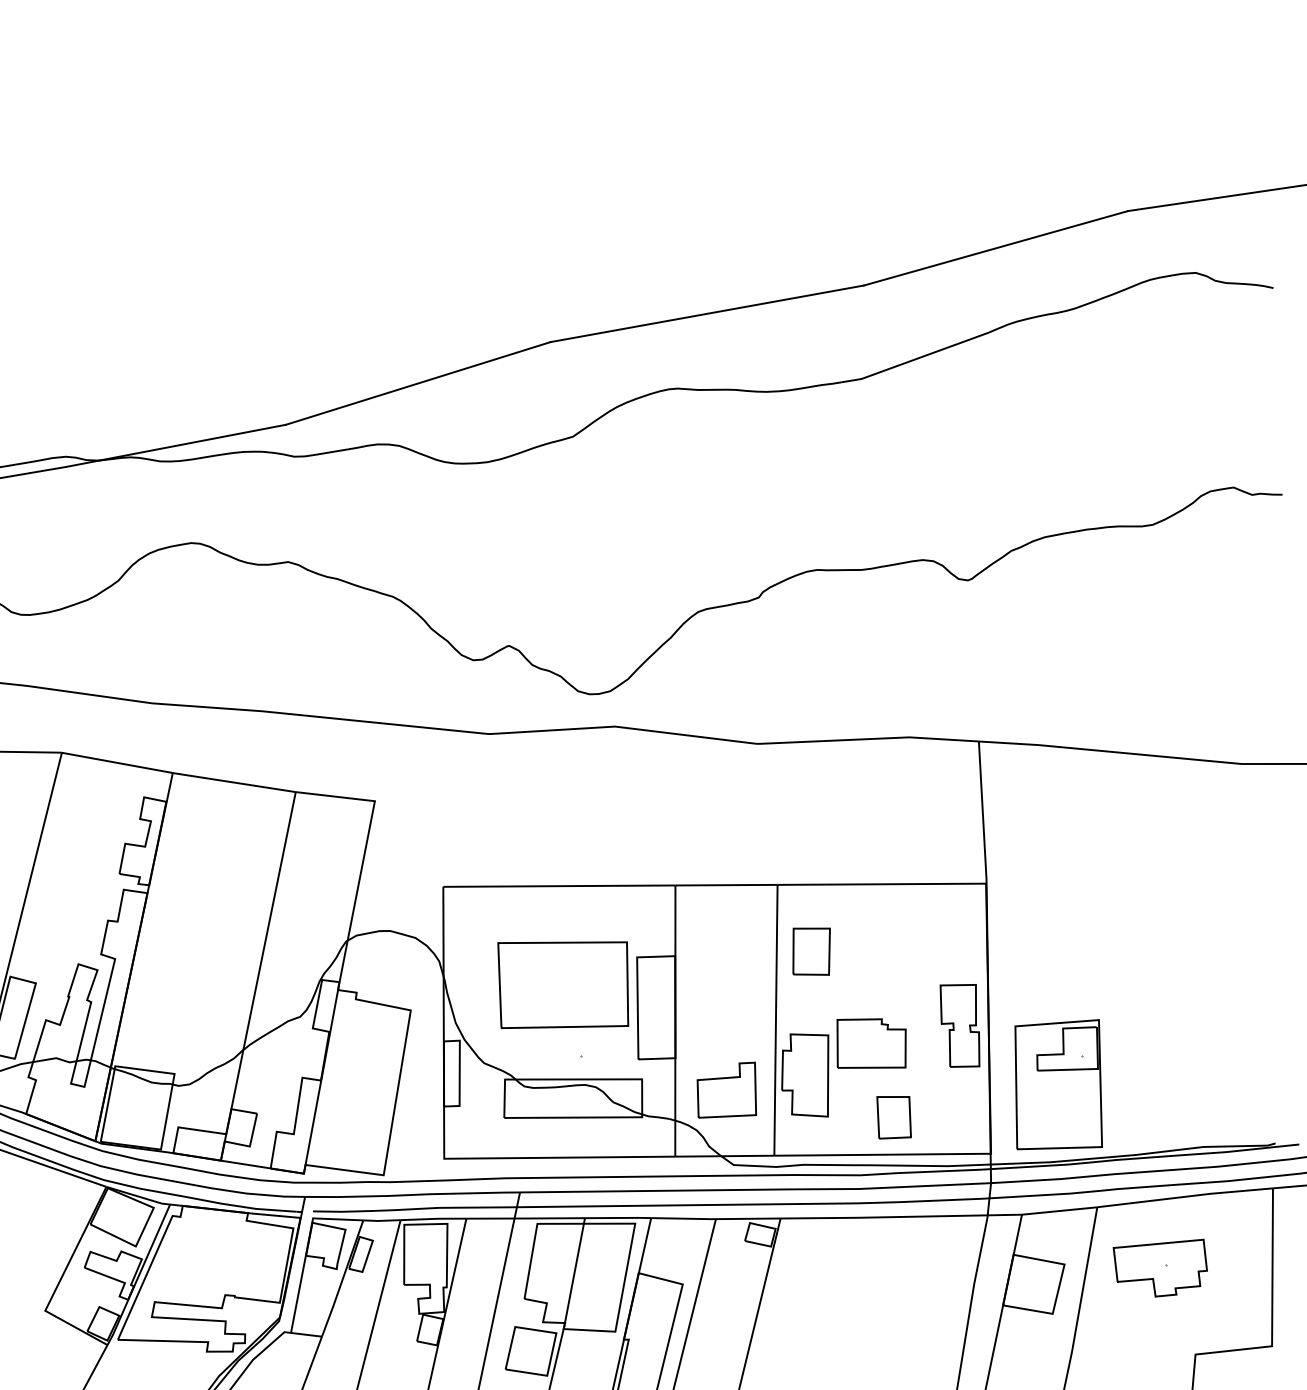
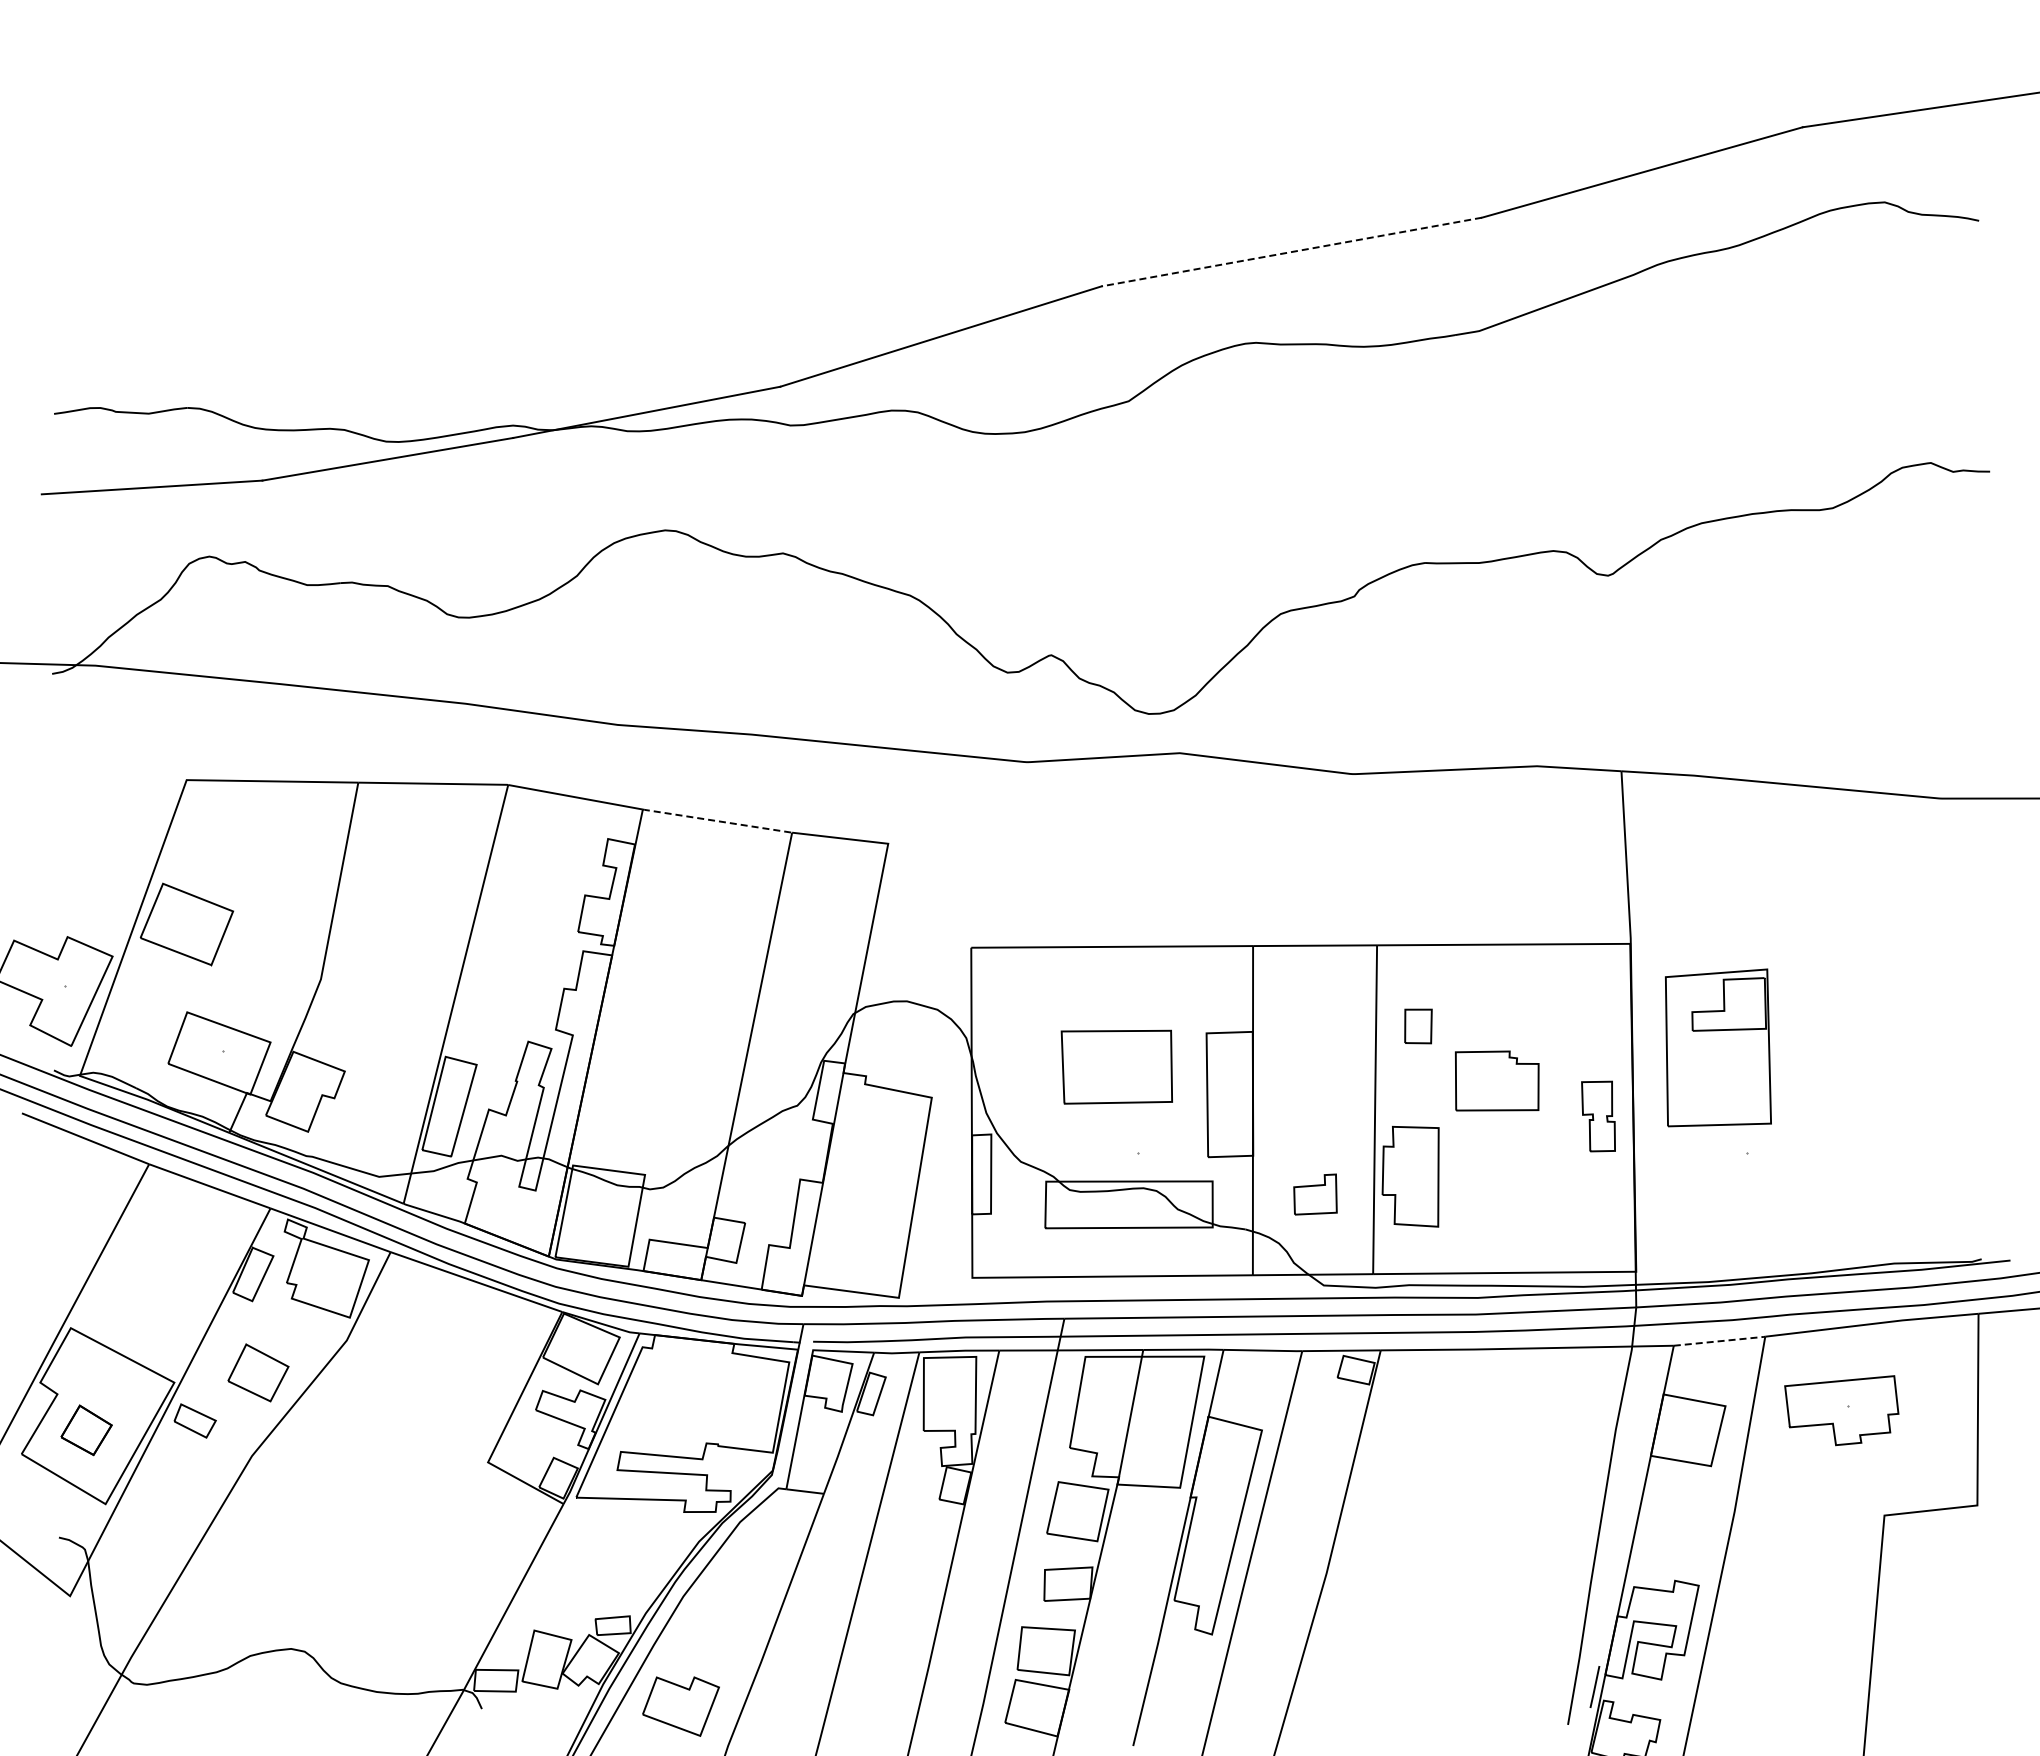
line: (707, 314) -> (1291, 252), solid -> dashed
line: (234, 782) -> (717, 821), solid -> dashed
part: (811, 951) -> (1418, 1026), size x0.6
part: (562, 985) -> (1116, 1067), size x0.7
part: (959, 1025) -> (1598, 1116), size x0.7
part: (871, 1043) -> (1497, 1080), moved
part: (1058, 1084) -> (1718, 1047), moved
part: (726, 1090) -> (1315, 1194), size x0.6
part: (894, 1118) -> (1518, 1228), removed
line: (1060, 1211) -> (1720, 1341), solid -> dashed

